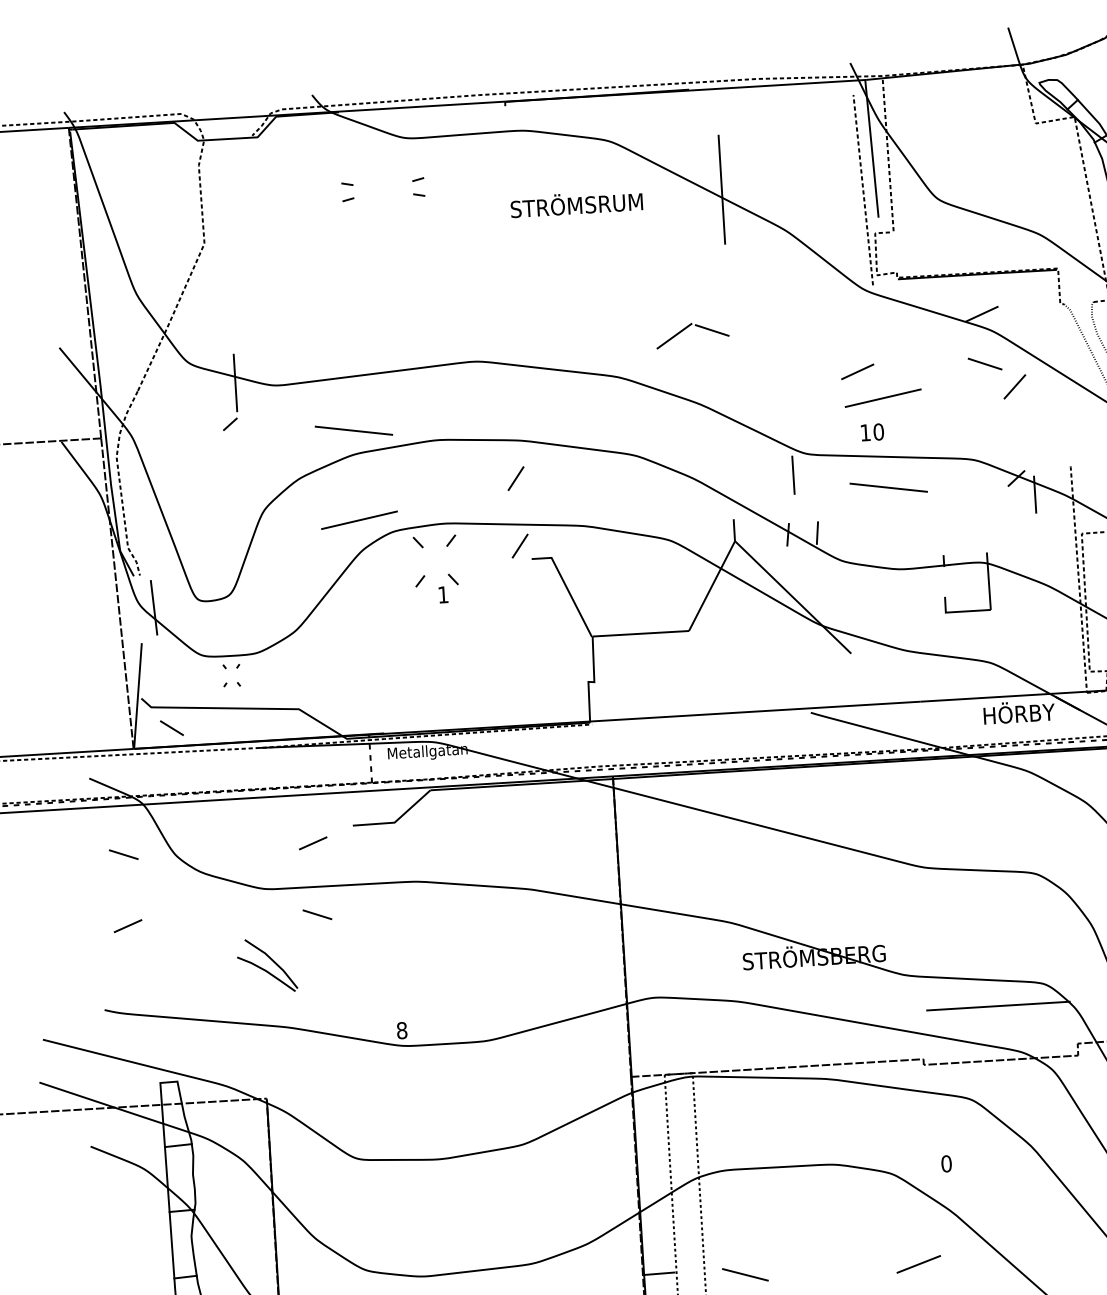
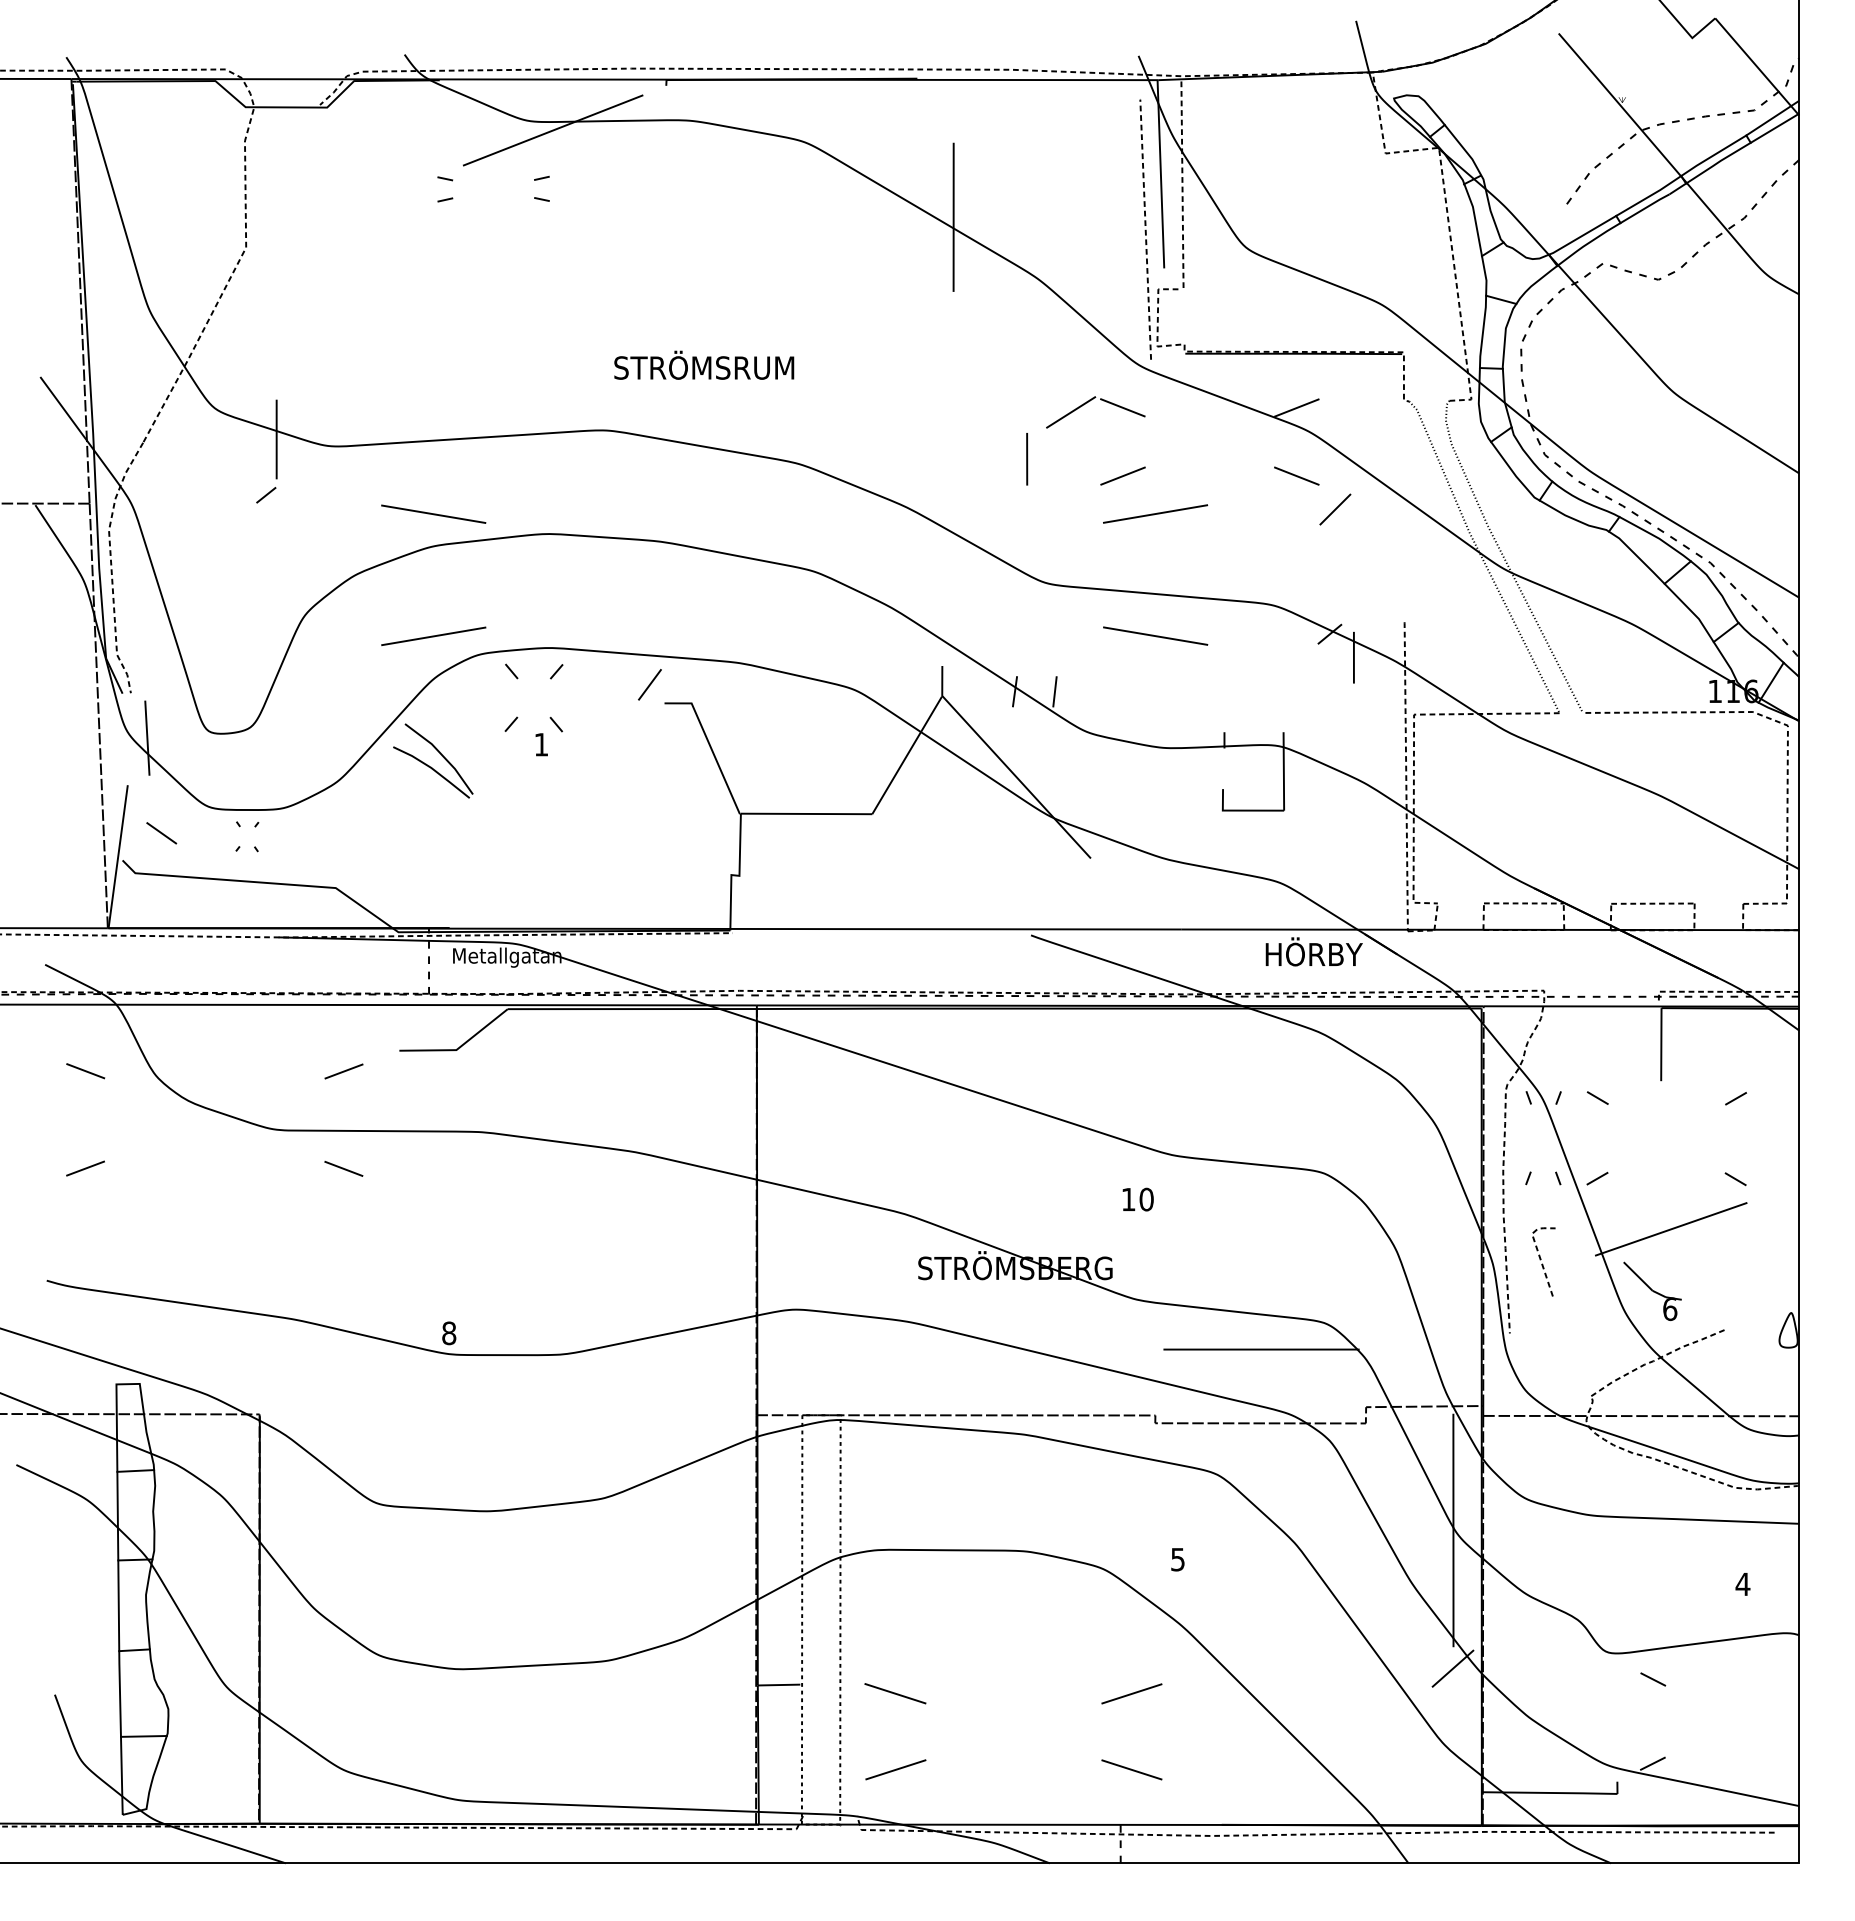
line: (423, 144) -> (552, 130), added
text: (576, 203) -> (704, 364), moved
part: (686, 328) -> (1087, 403), moved
text: (872, 432) -> (1137, 1199), moved
line: (793, 475) -> (1027, 459), moved
line: (515, 478) -> (649, 592), removed
line: (171, 728) -> (161, 833), moved
part: (266, 969) -> (431, 766), moved
text: (946, 1163) -> (1178, 1559), 0 -> 5

